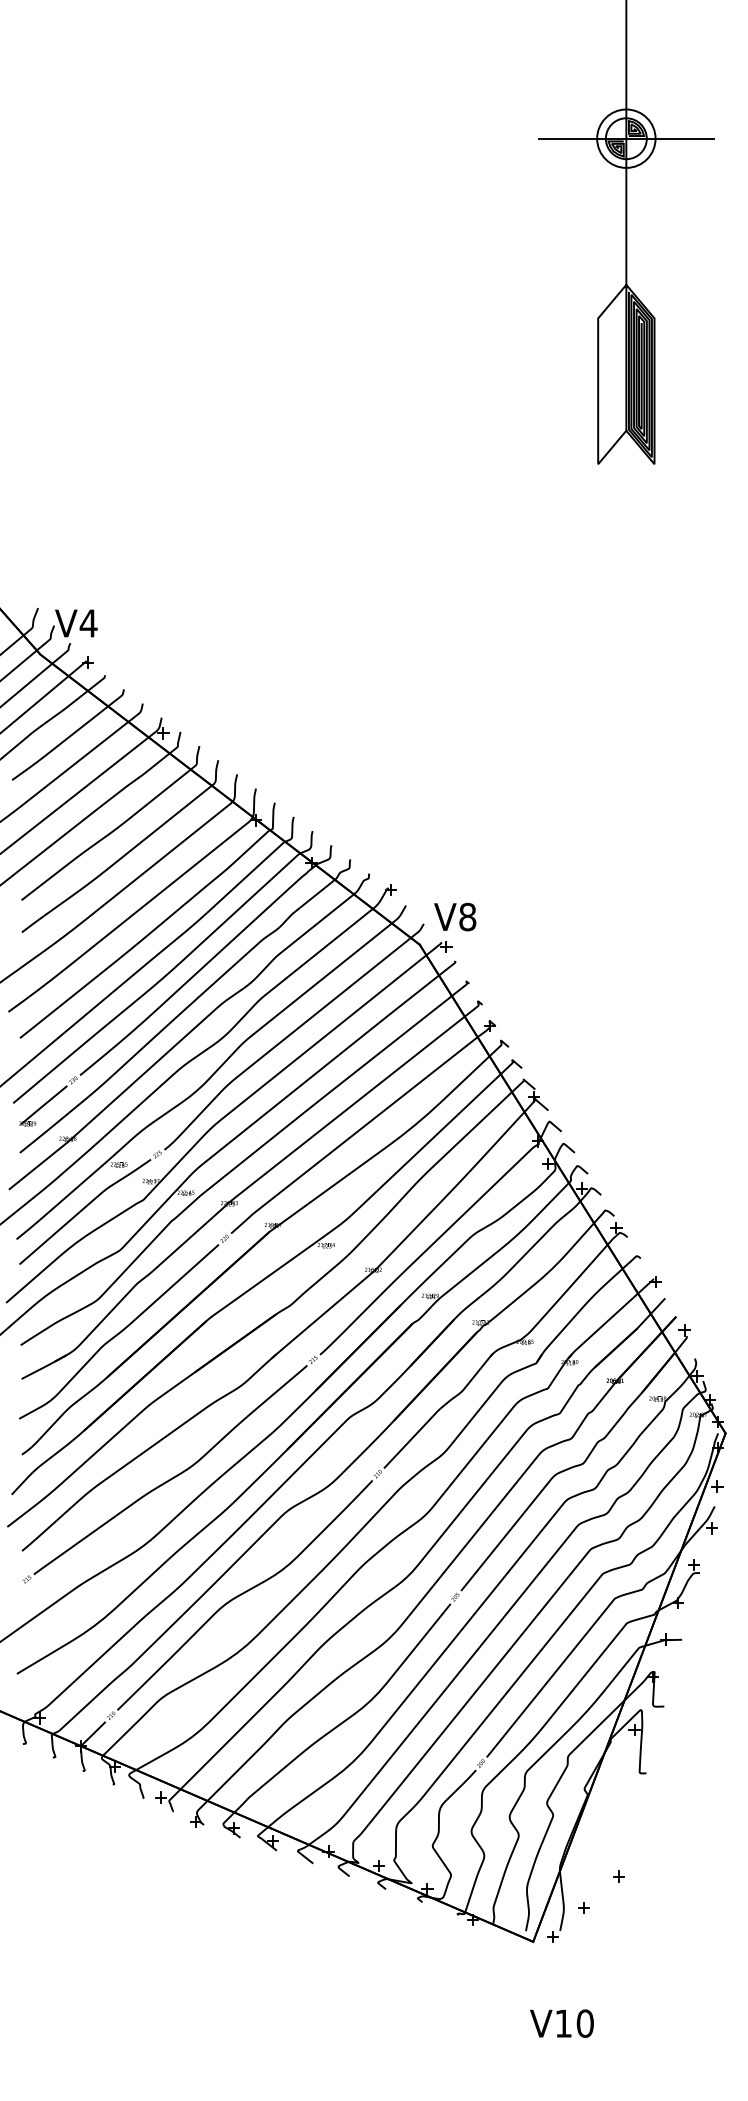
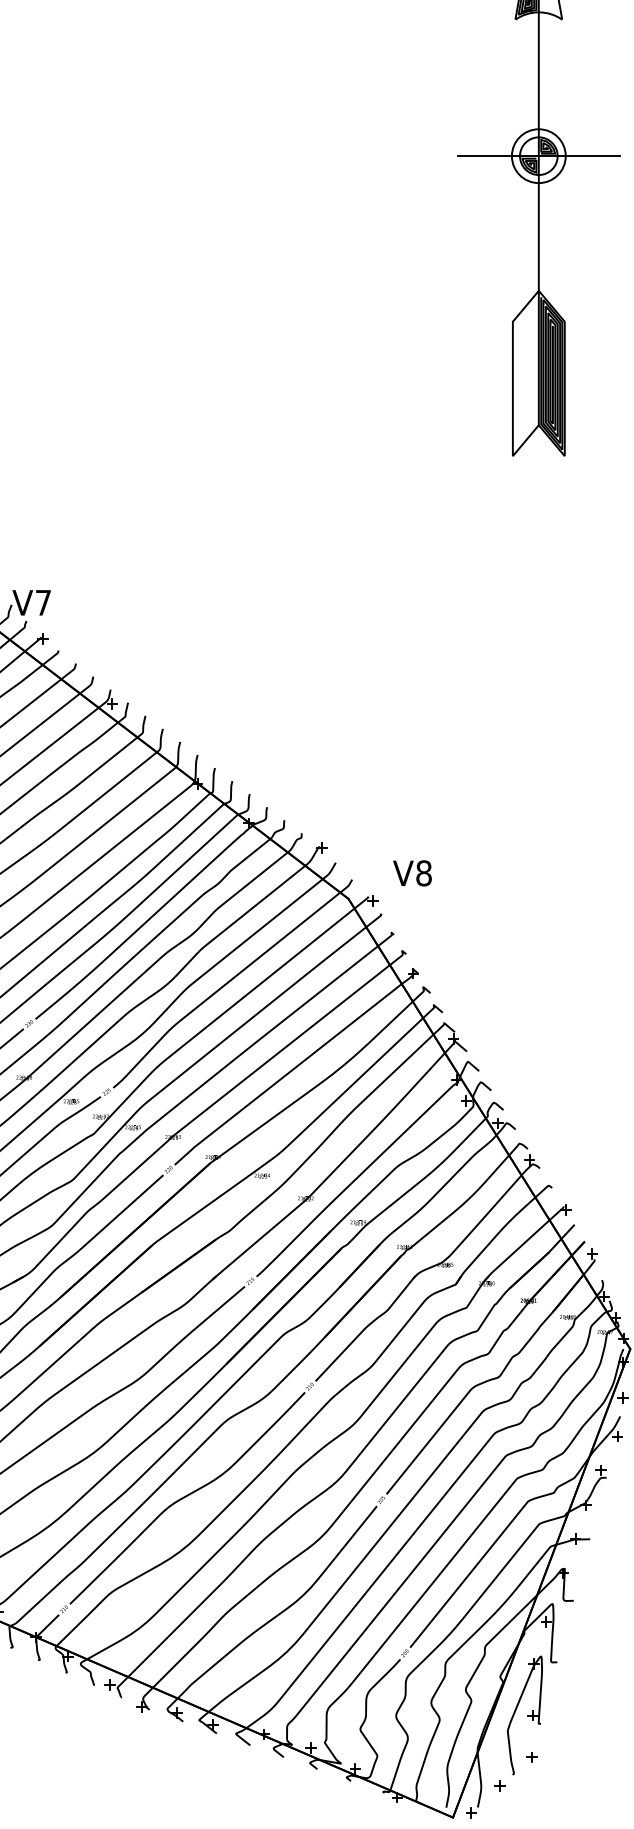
text: (88, 623) -> (43, 602), V4 -> V7
text: (455, 916) -> (412, 872), moved
part: (610, 1830) -> (524, 1714), added

